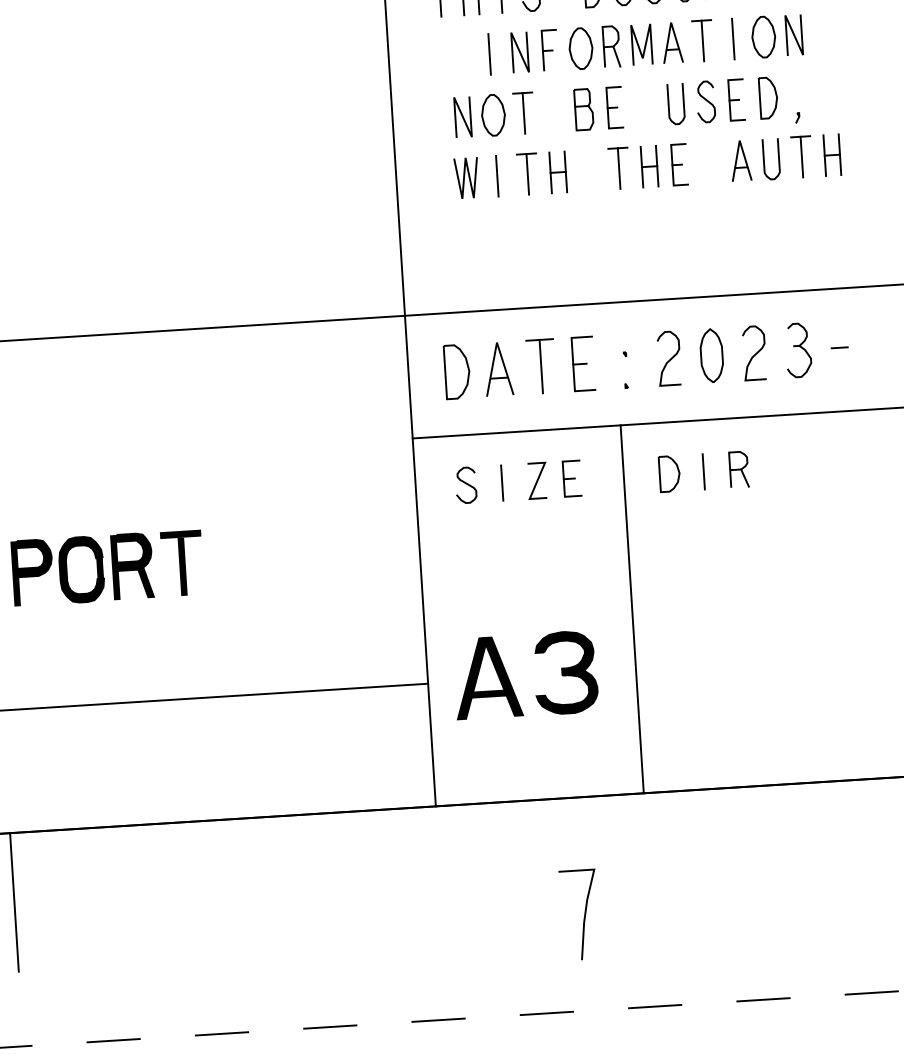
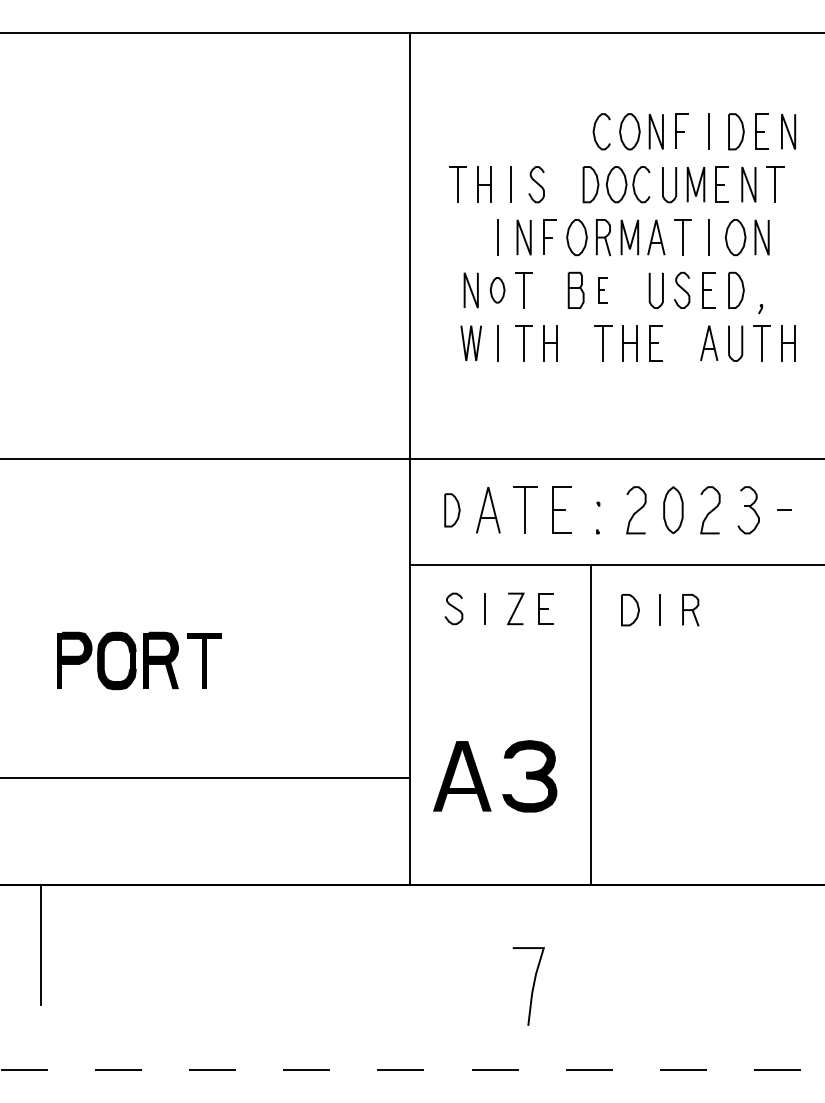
part: (614, 107) -> (602, 290), size x0.7
part: (493, 114) -> (497, 289), size x0.7
part: (457, 372) -> (452, 510), size x0.7

